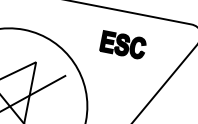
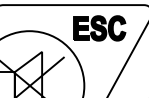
part: (122, 45) -> (99, 28), size x1.67

